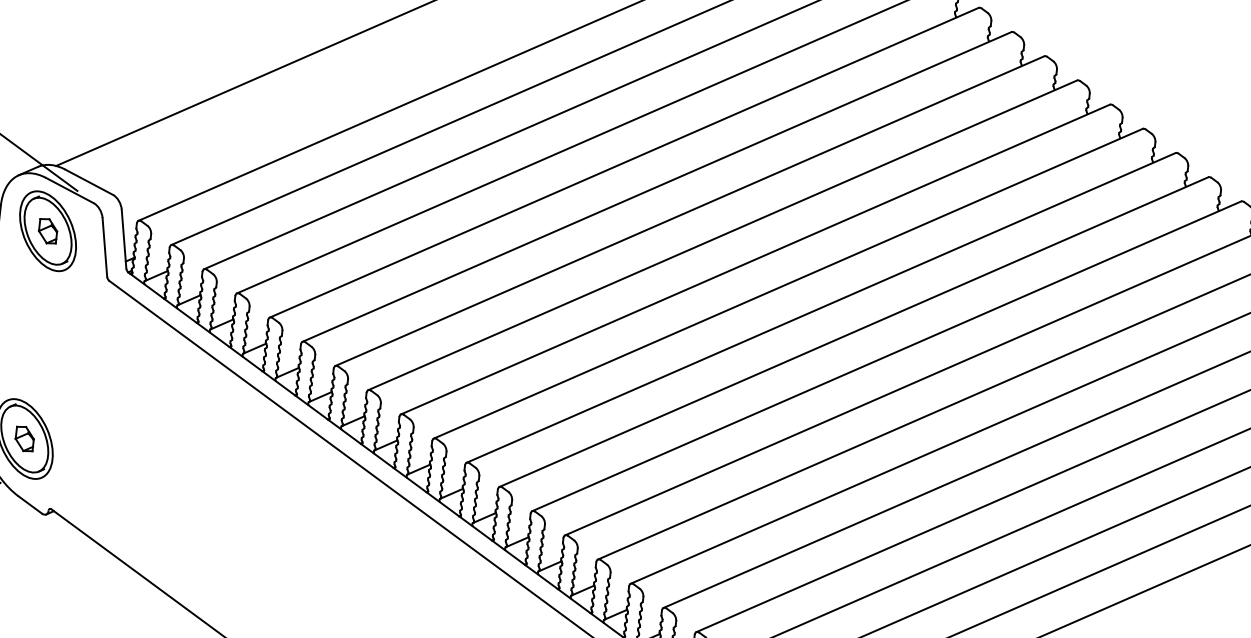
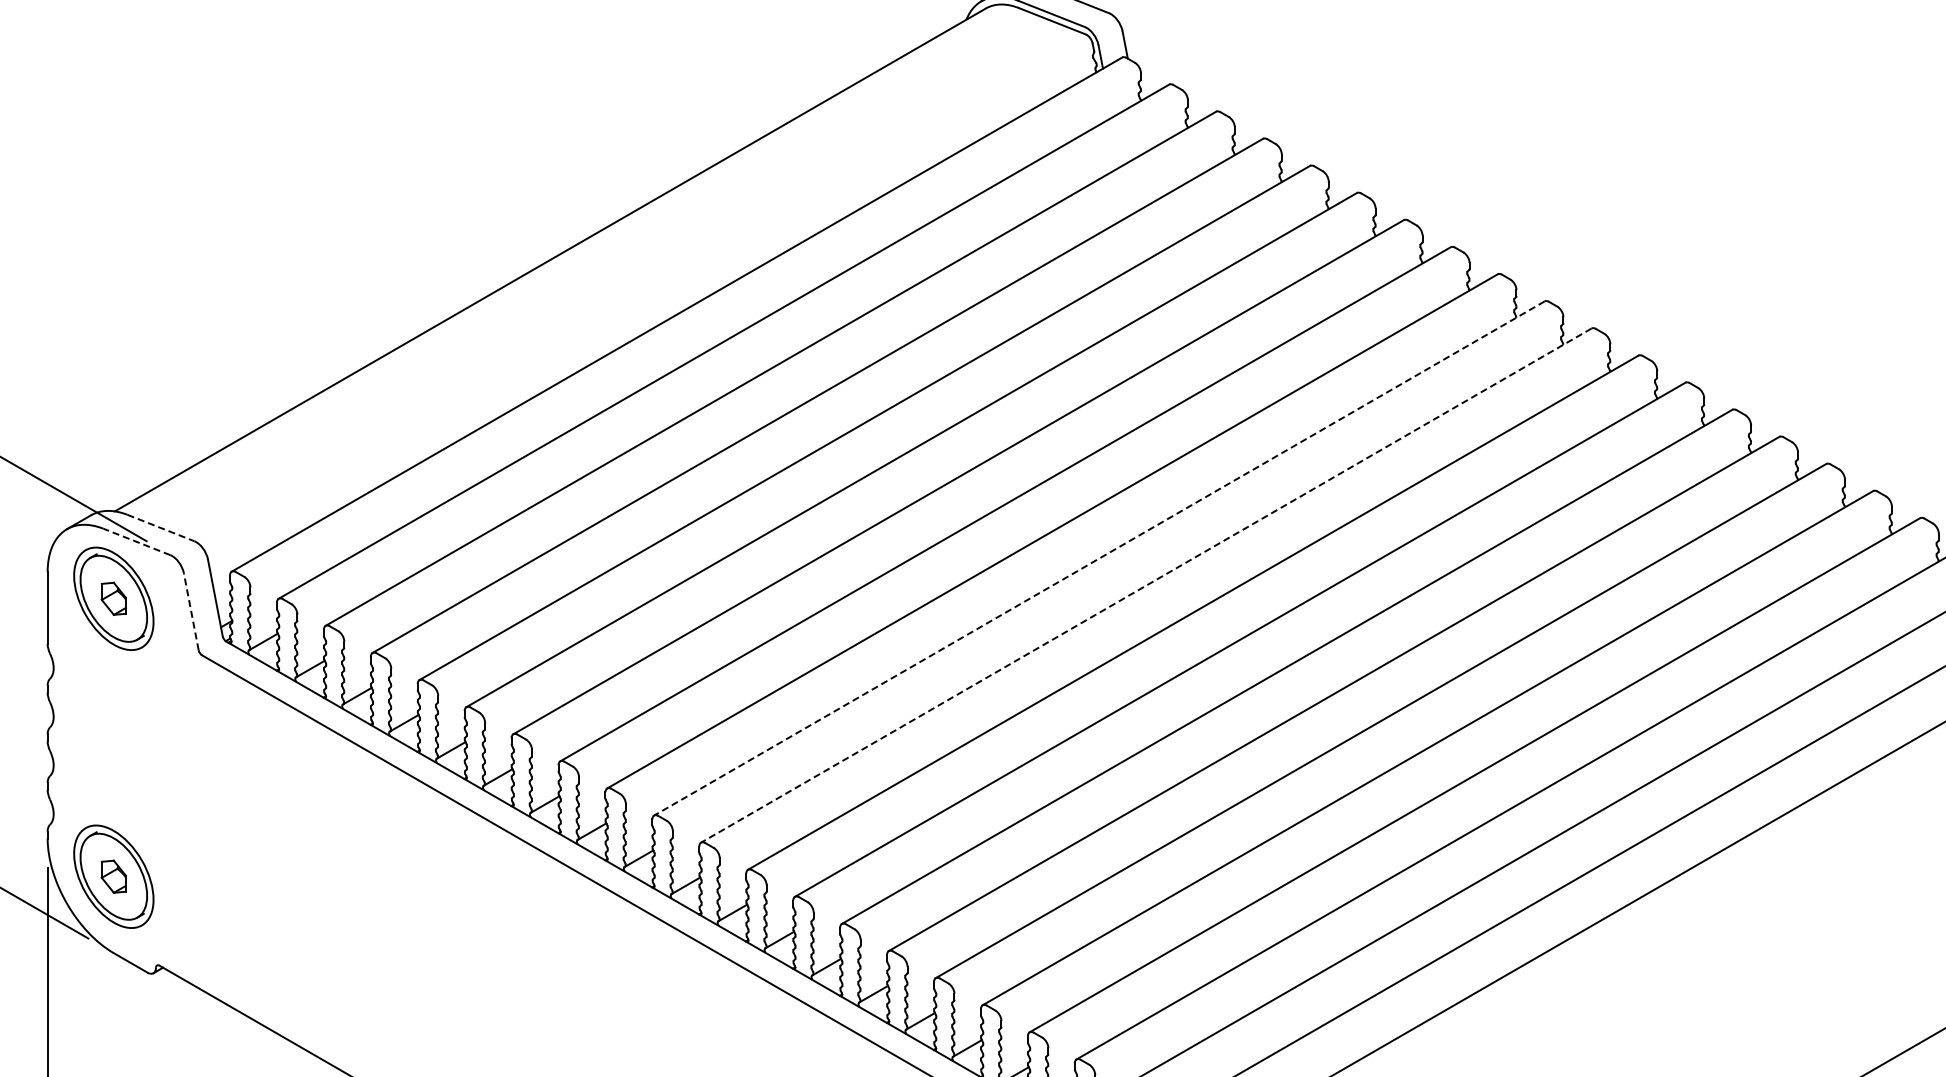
line: (89, 182) -> (161, 528), solid -> dashed
line: (69, 190) -> (136, 541), solid -> dashed
line: (105, 247) -> (191, 611), solid -> dashed
line: (788, 283) -> (1099, 558), solid -> dashed
line: (820, 307) -> (1145, 585), solid -> dashed

